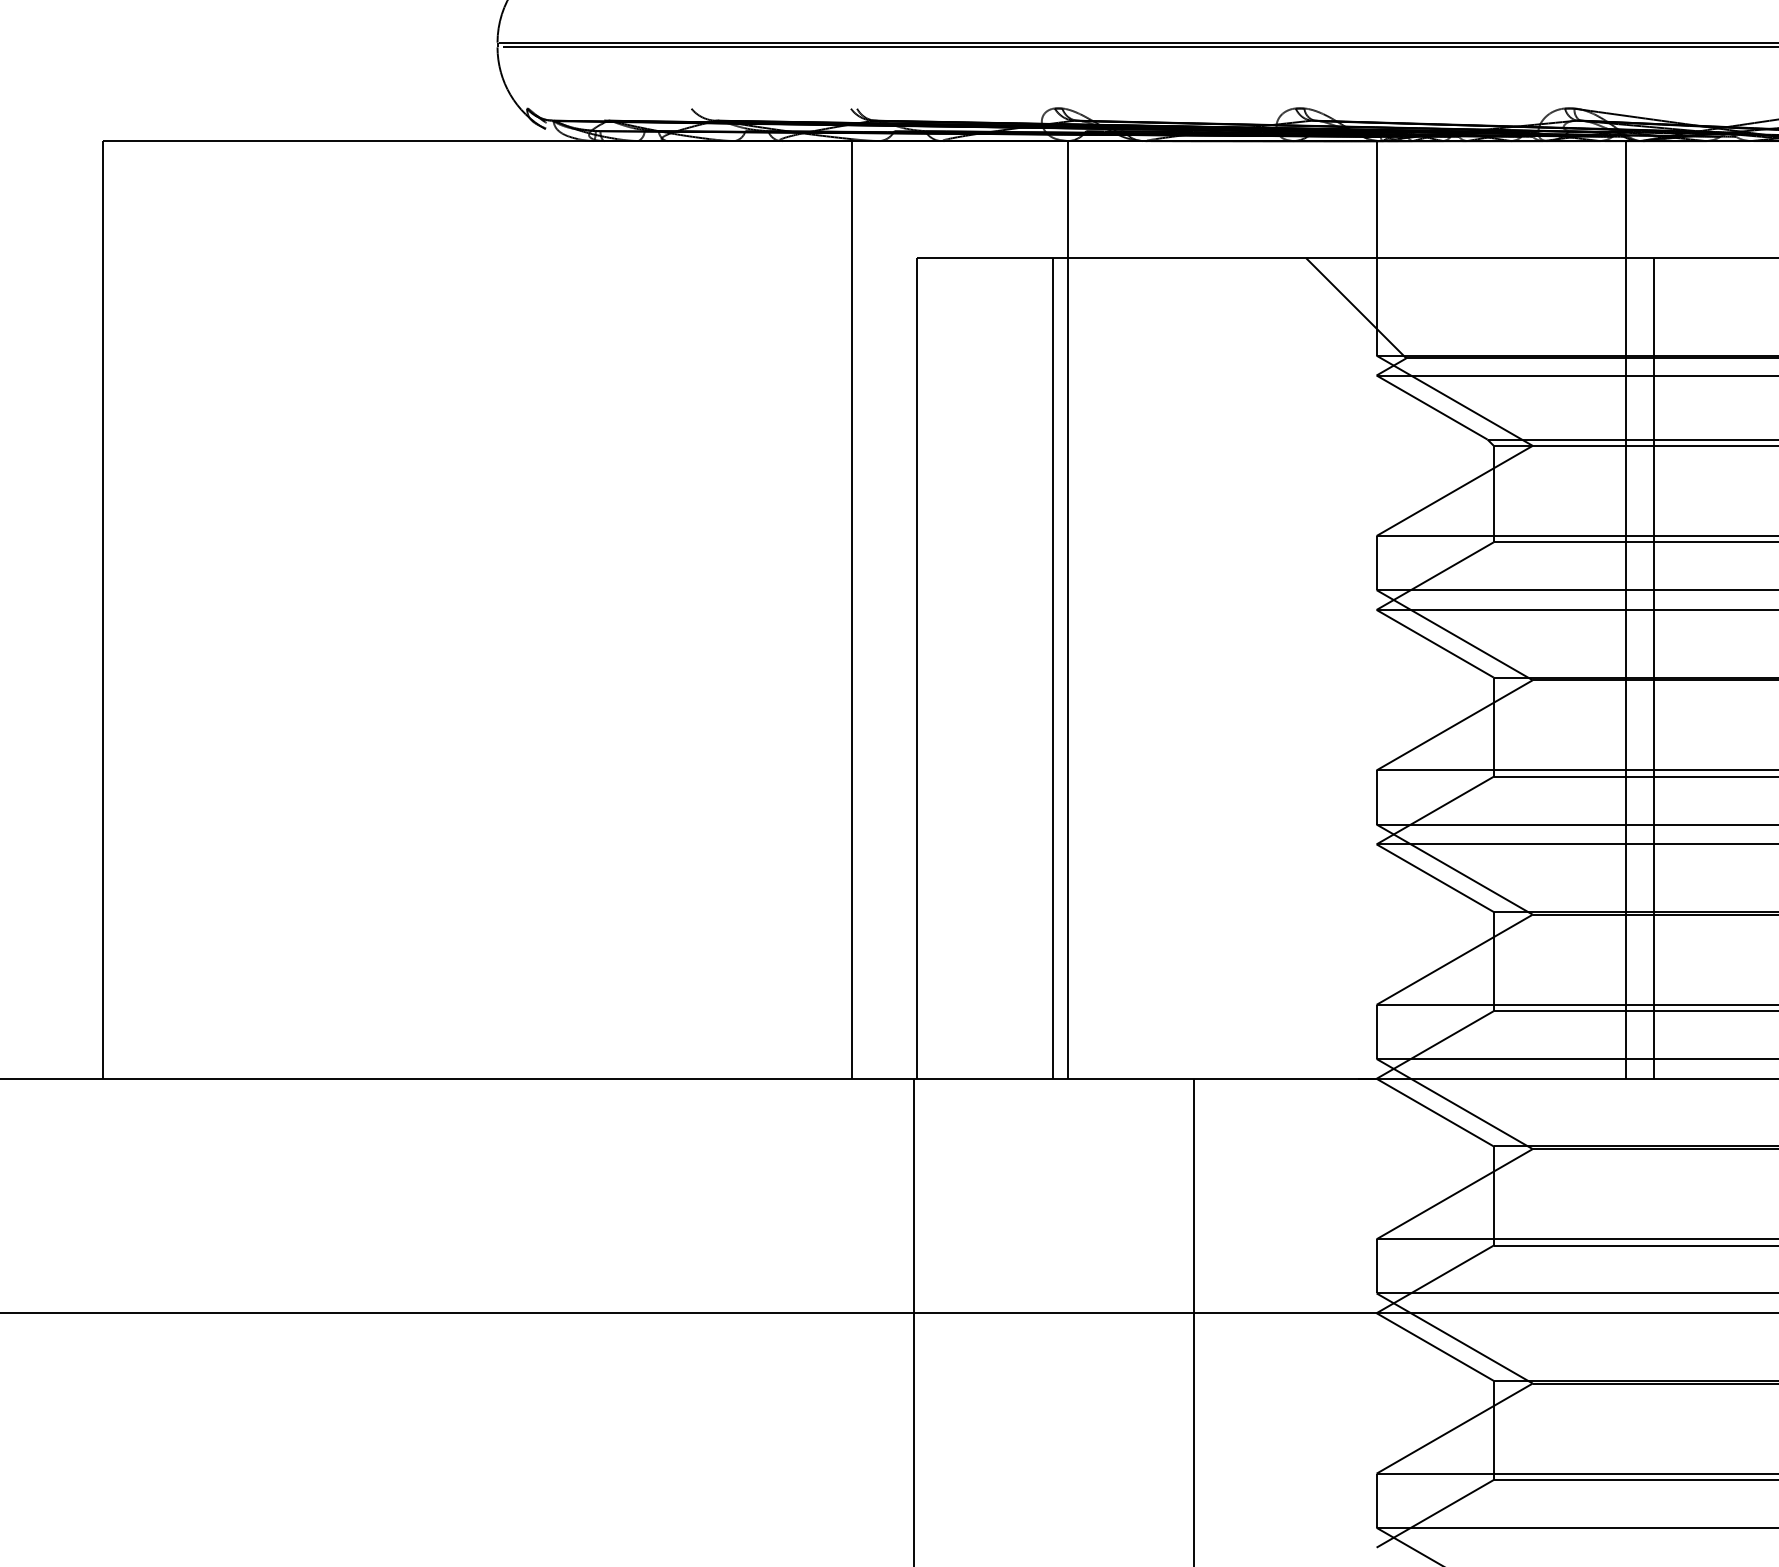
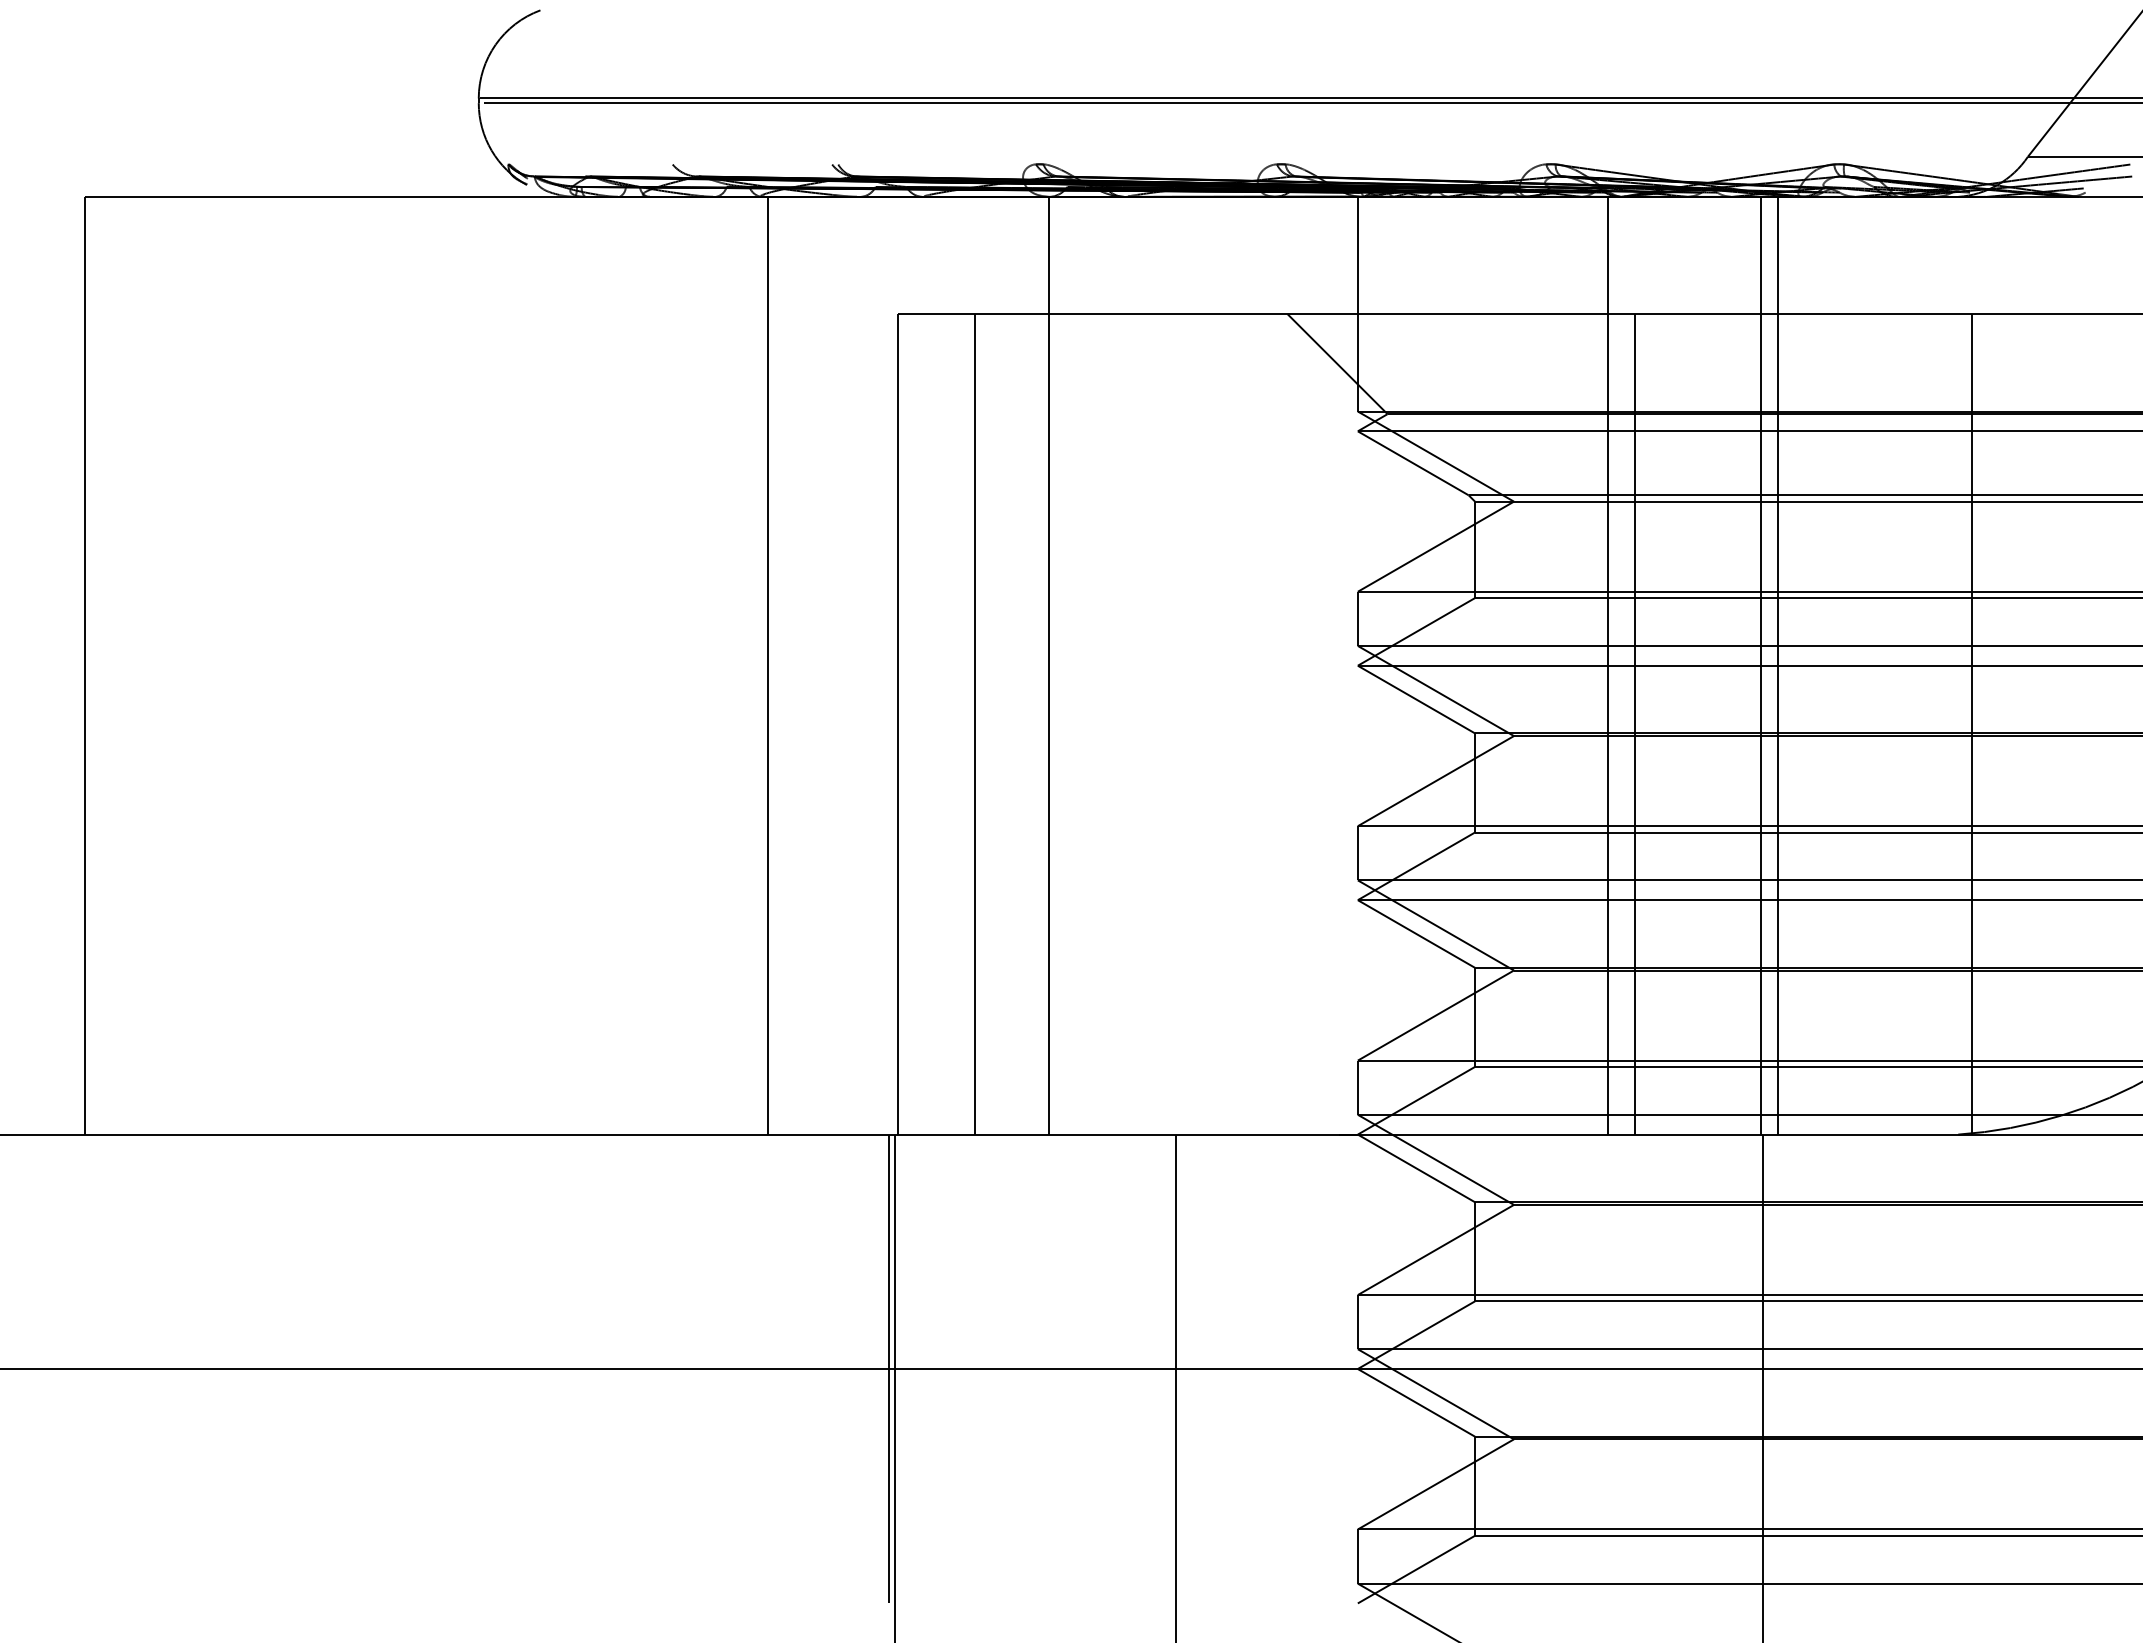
line: (852, 609) -> (768, 665), moved
line: (1053, 668) -> (975, 724), moved
line: (907, 1312) -> (888, 1368), added

